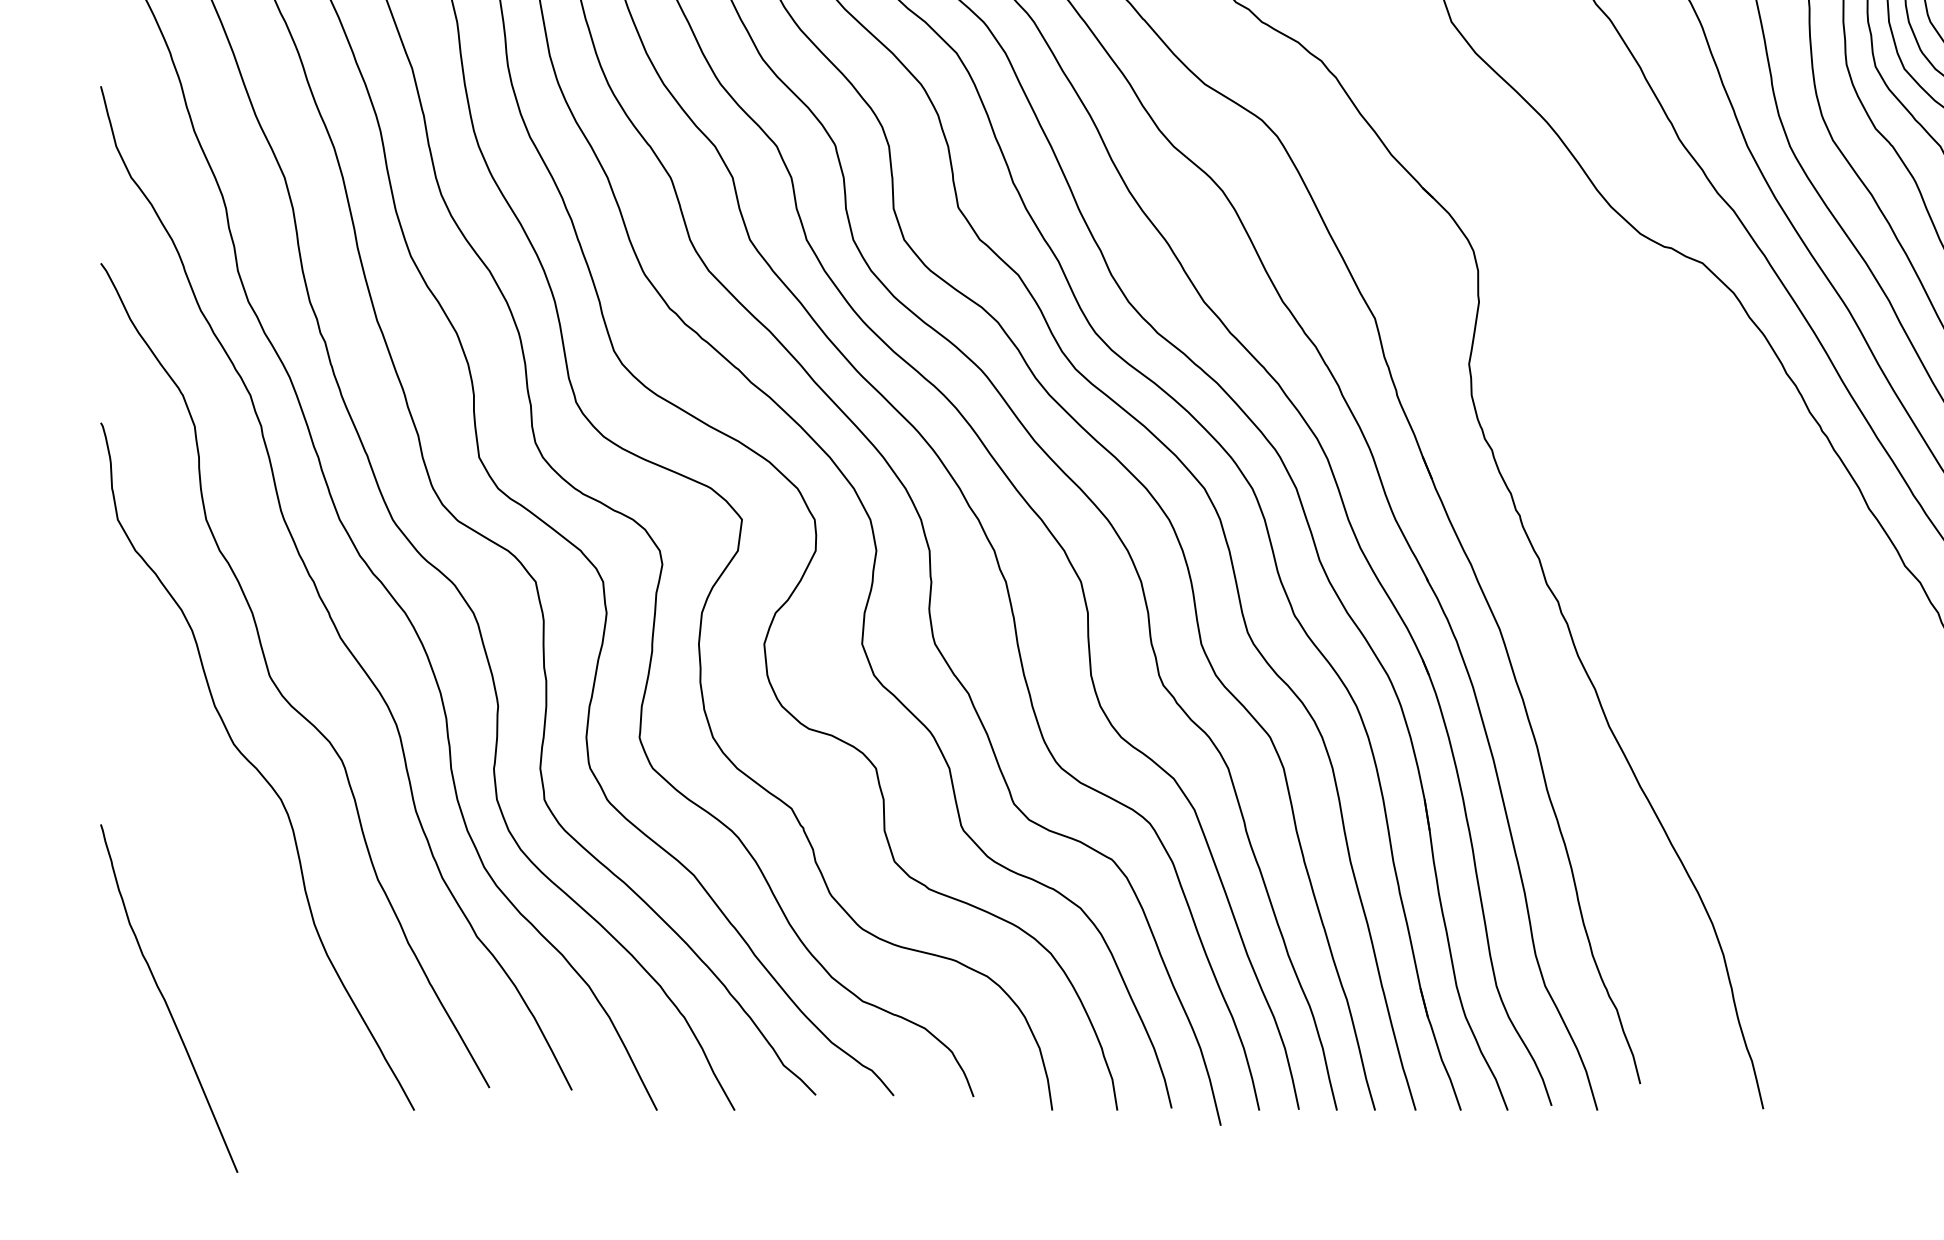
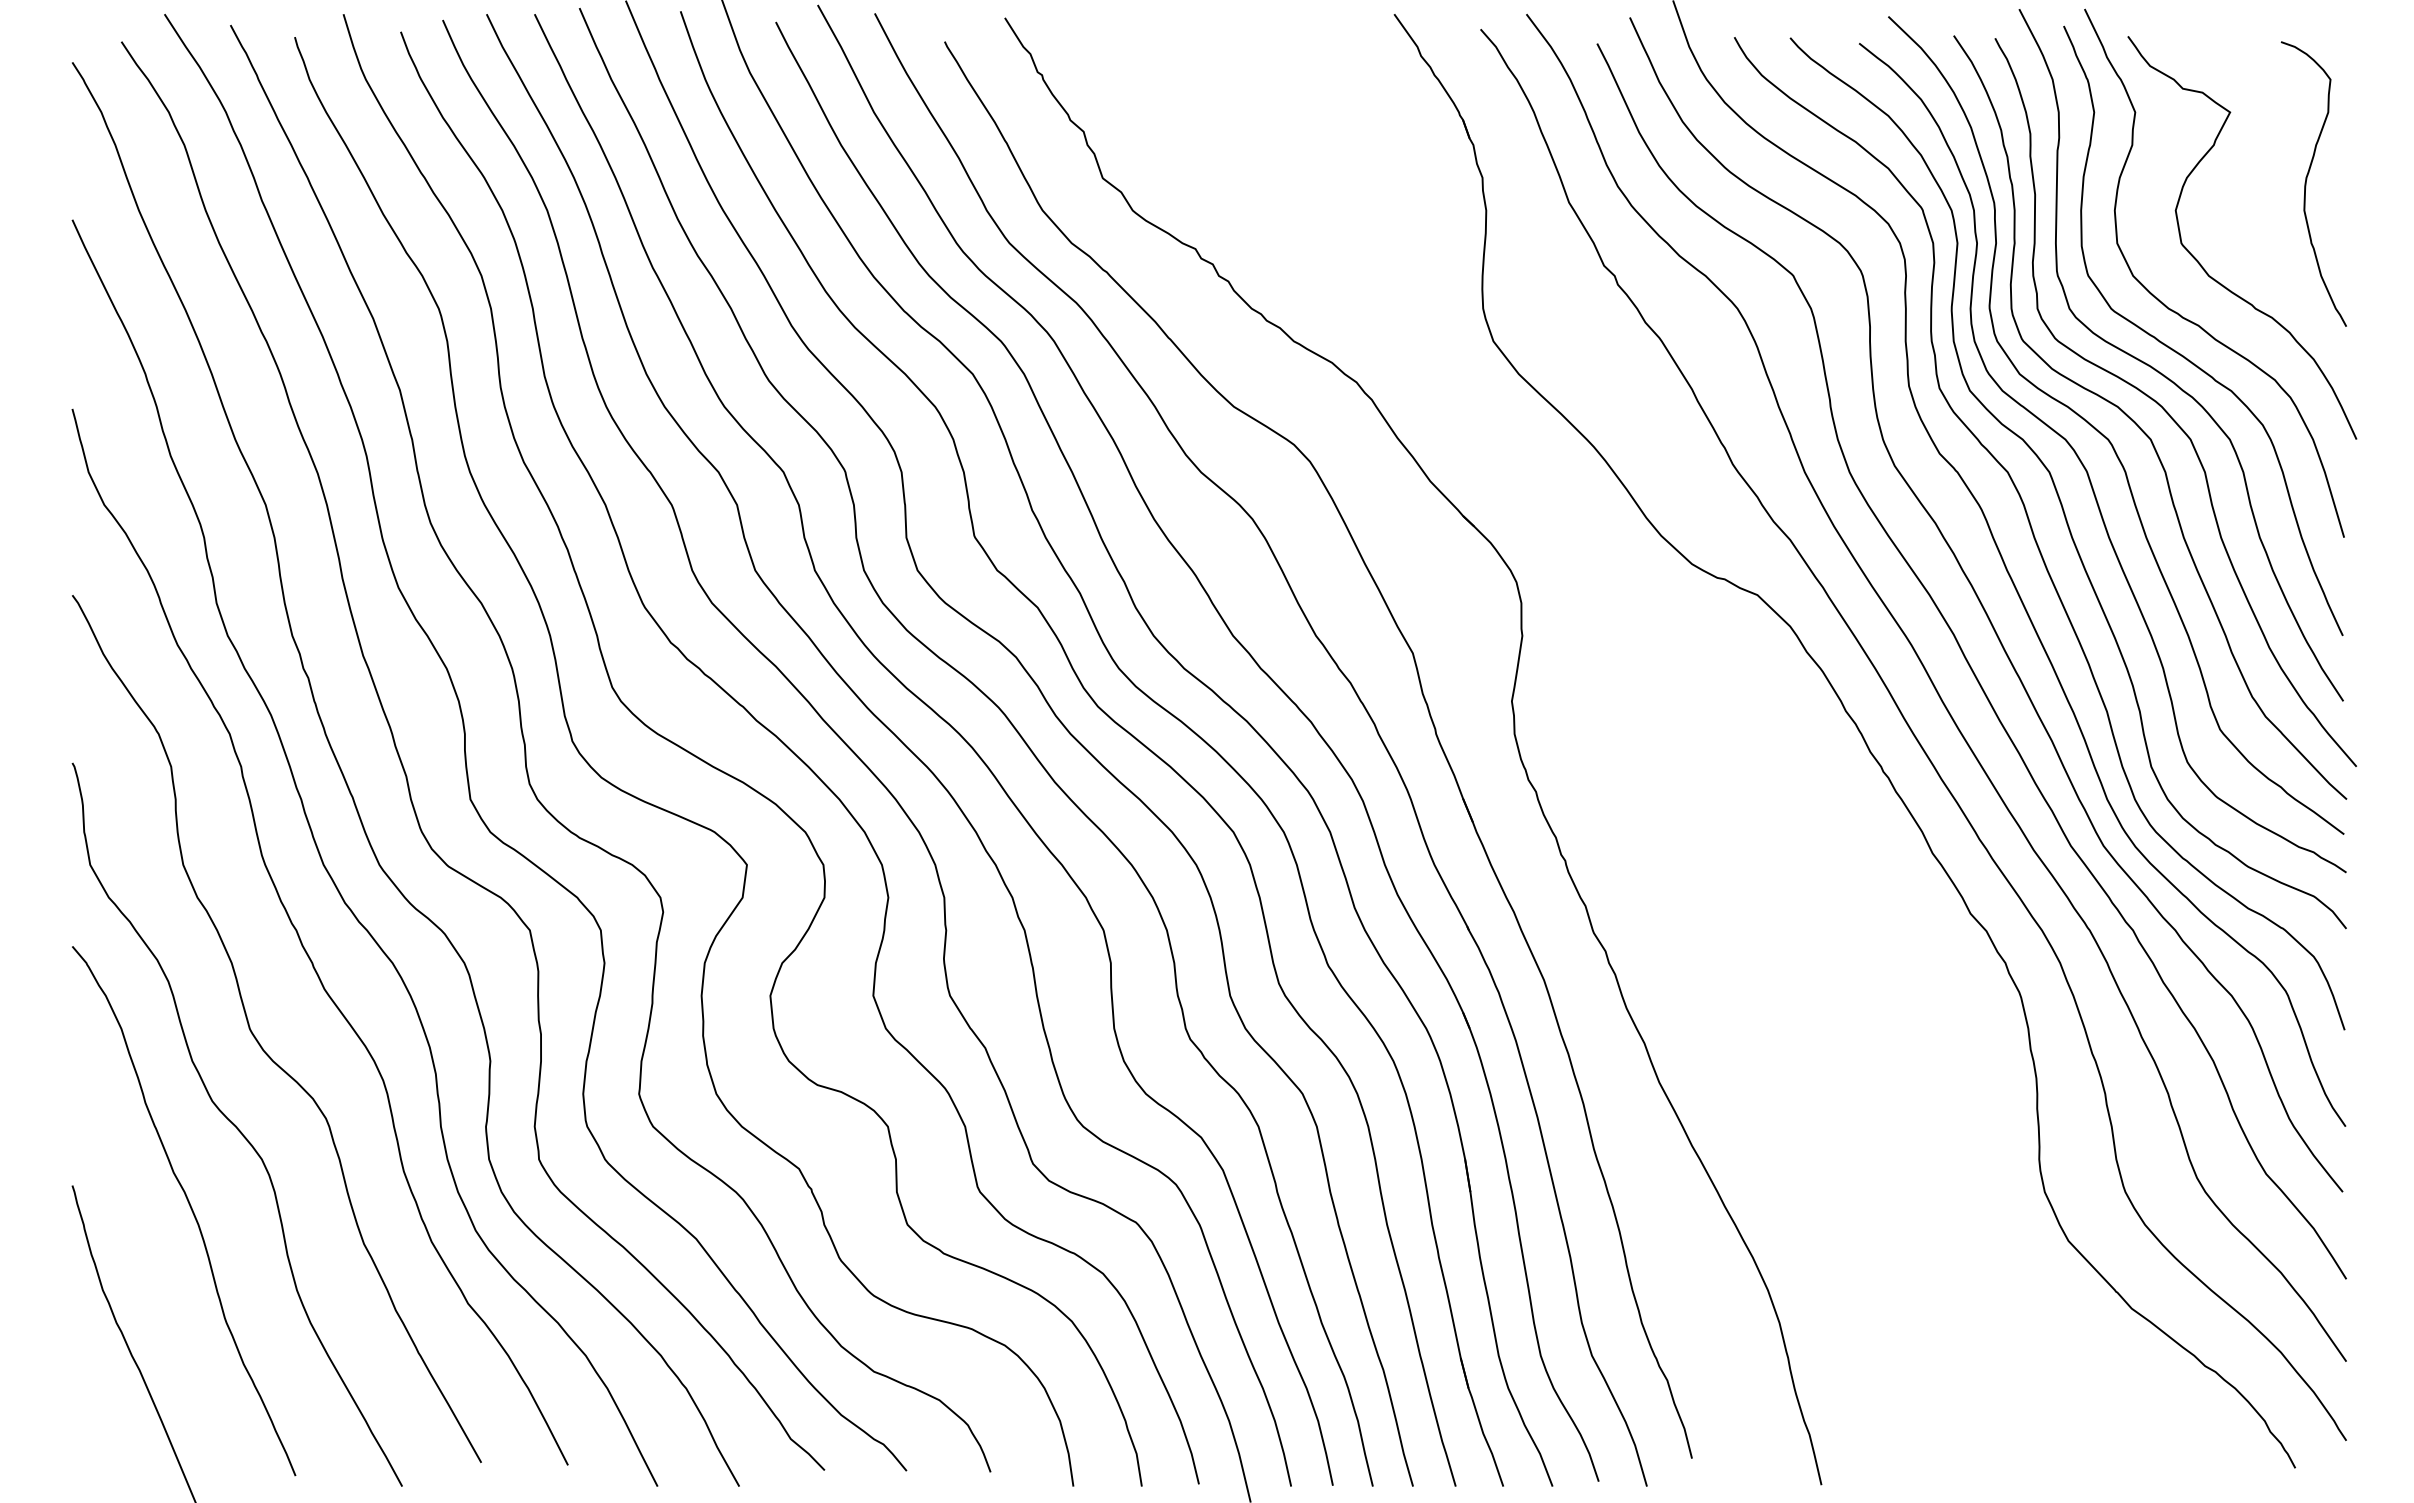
curve: (213, 846) -> (190, 1208), added

